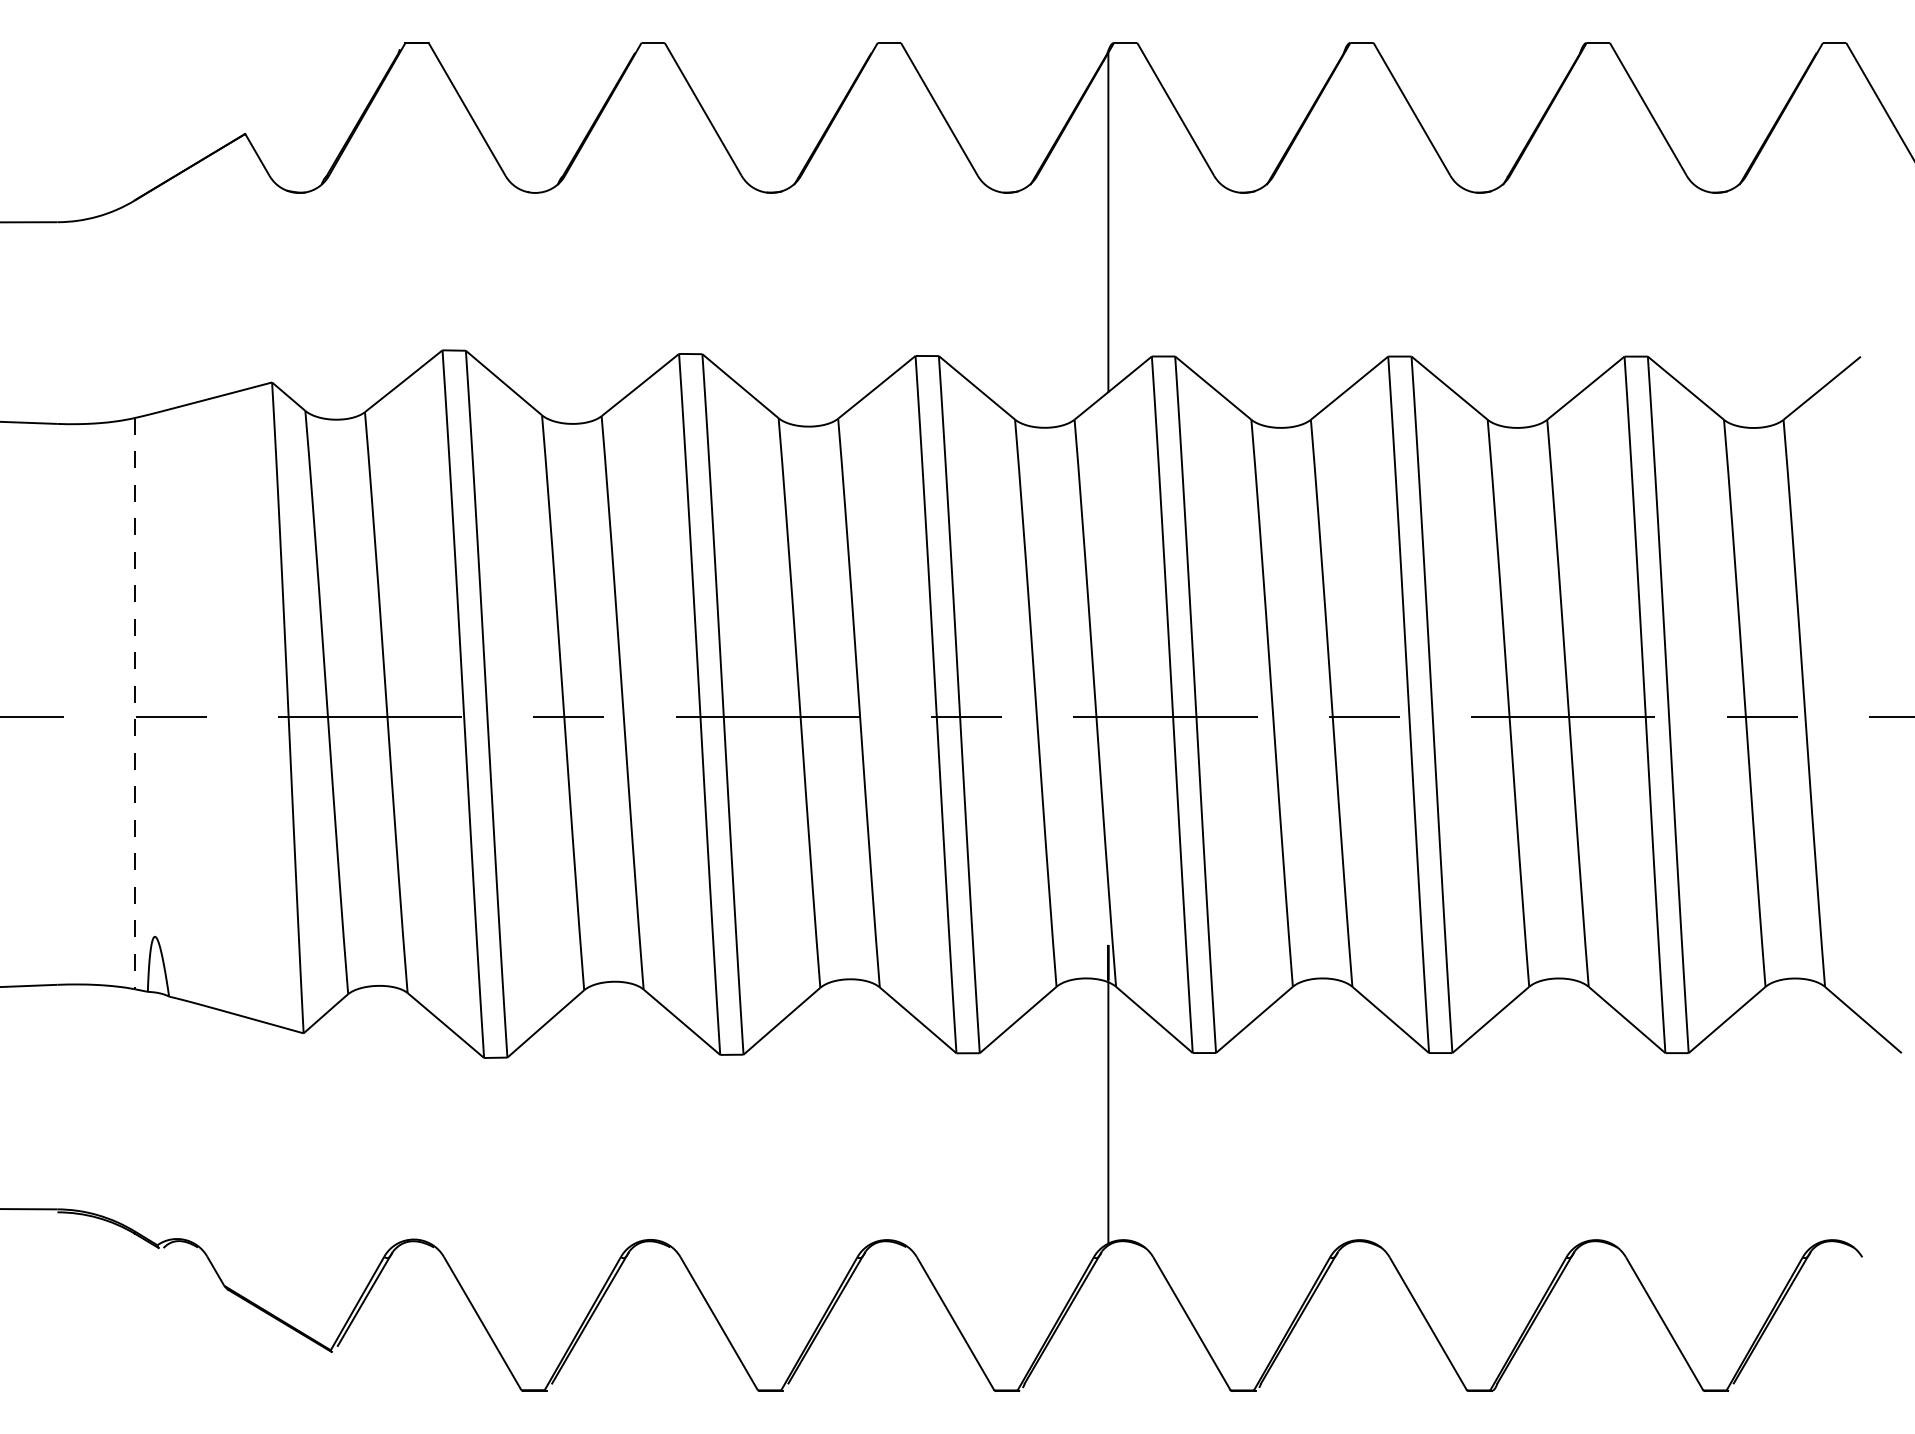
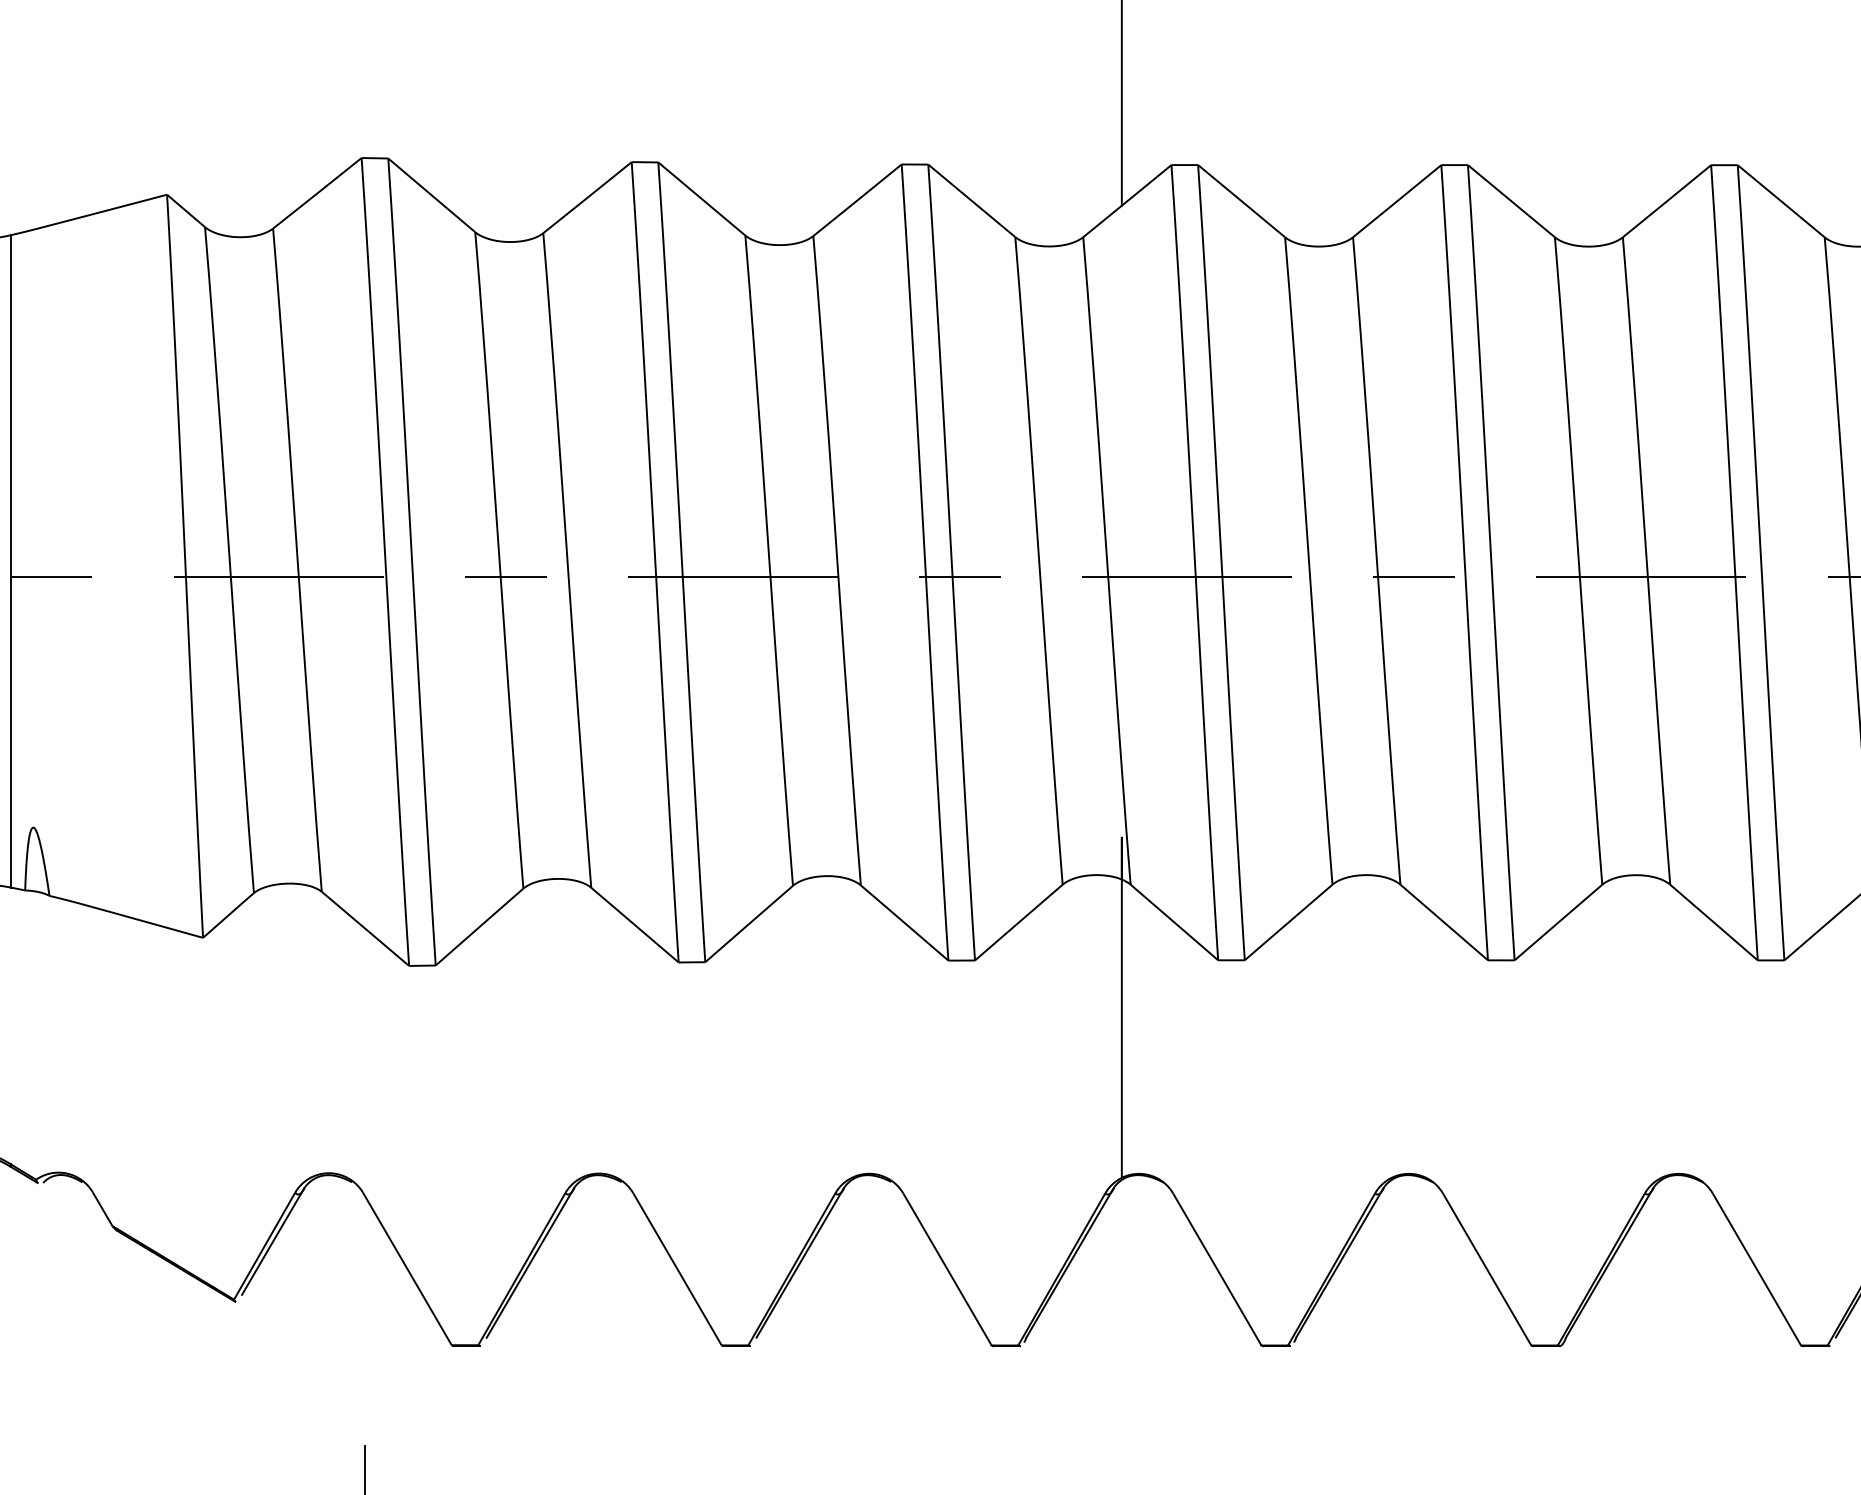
line: (135, 703) -> (11, 561), dashed -> solid

